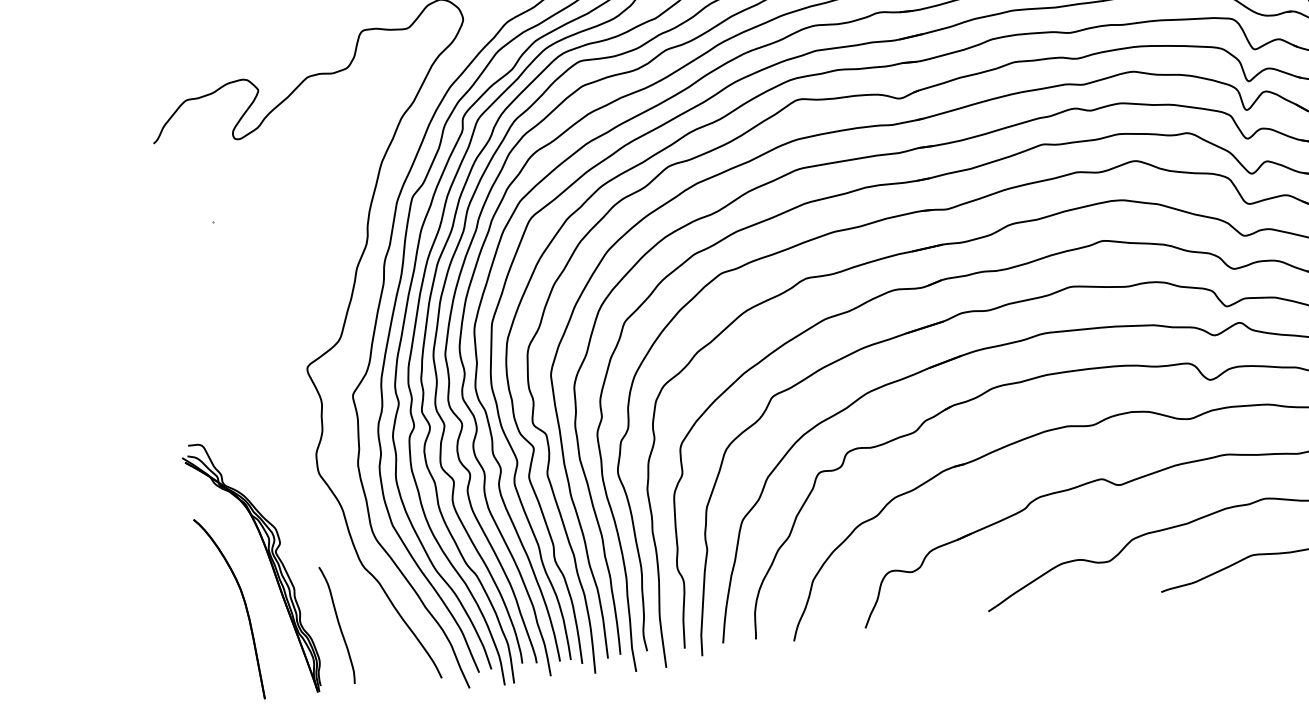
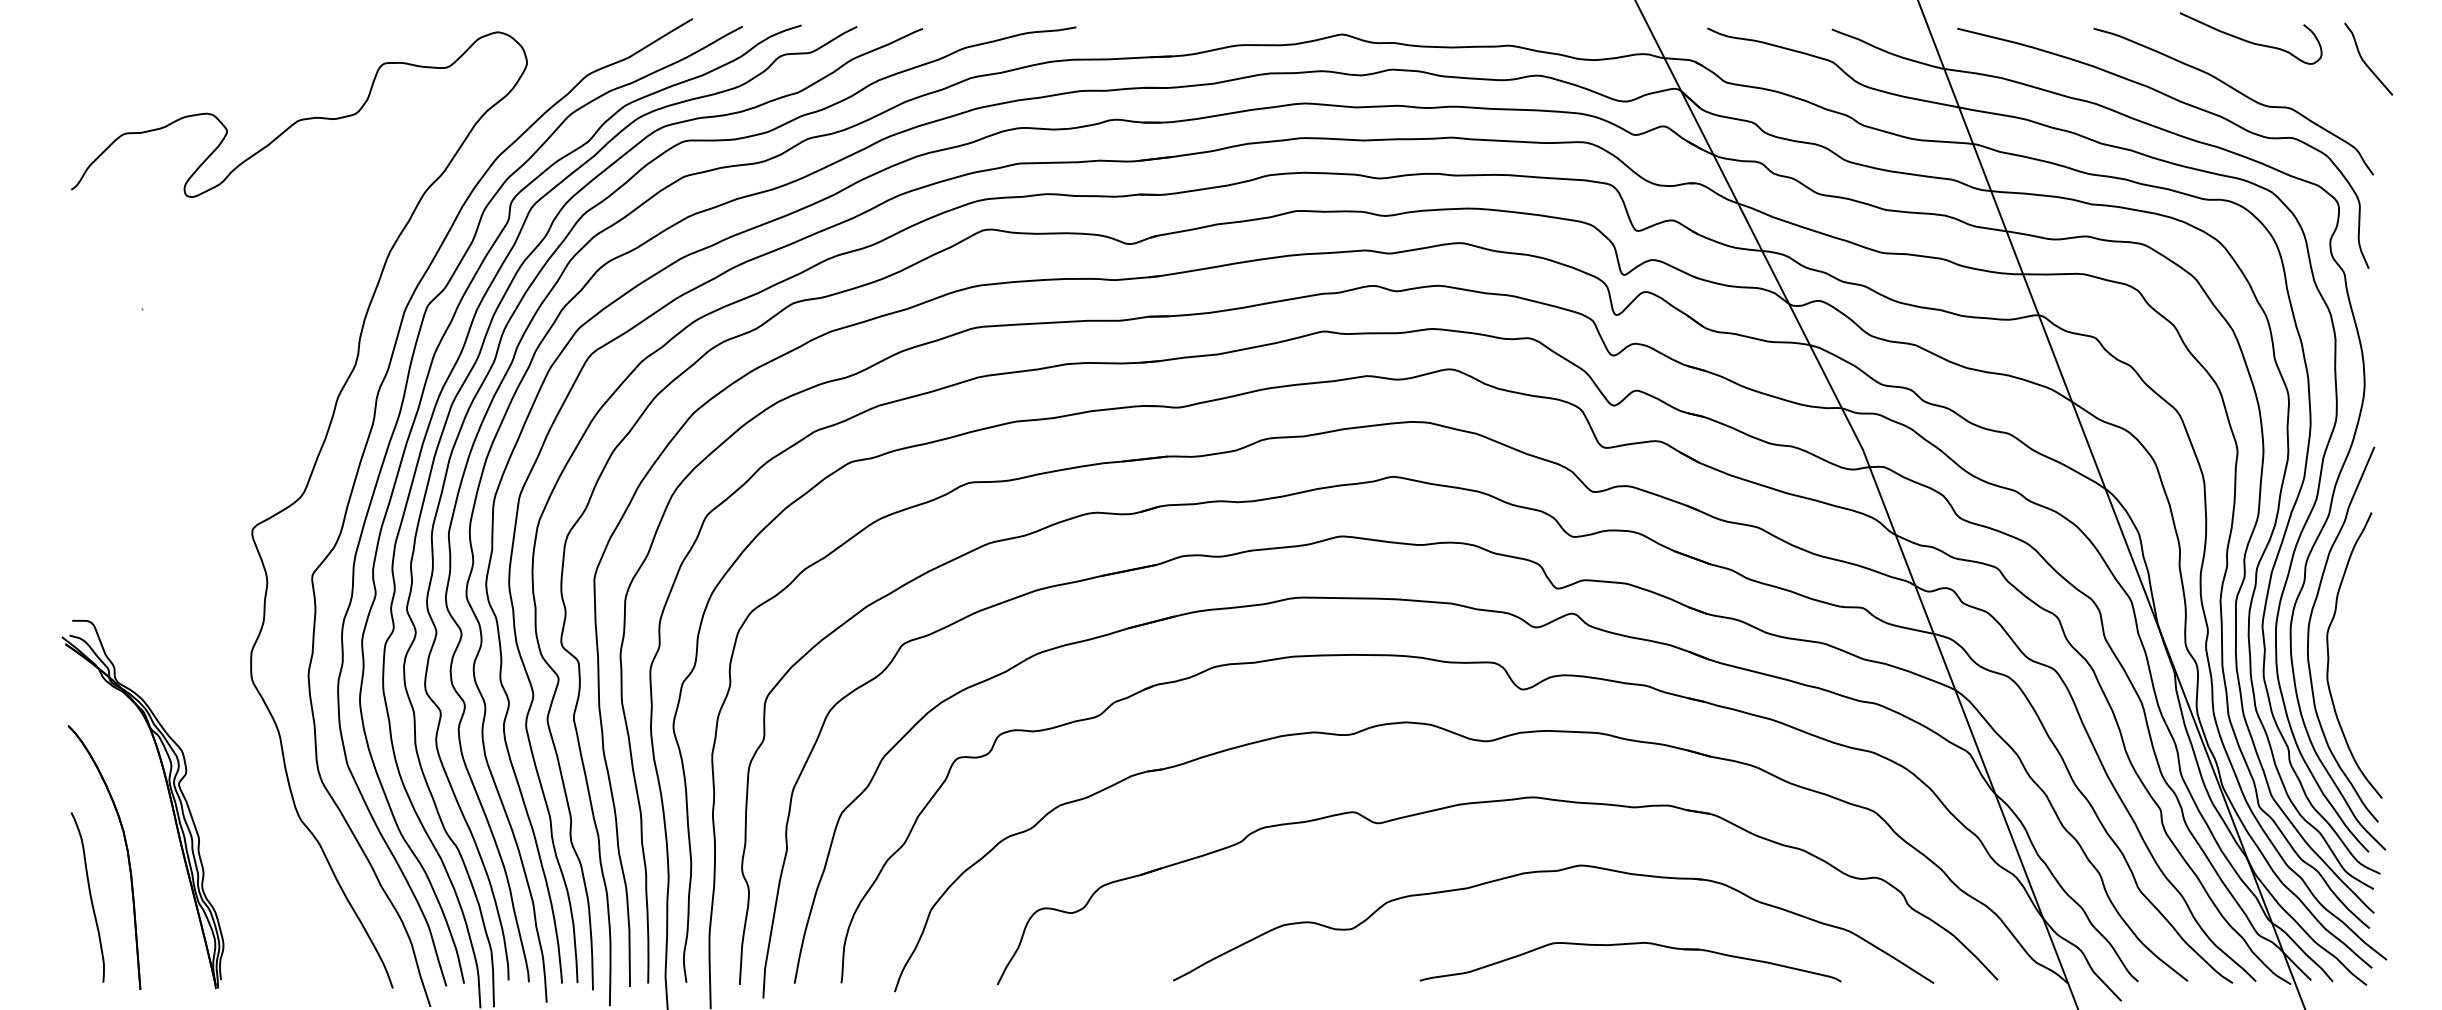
curve: (338, 624) -> (89, 896), moved

